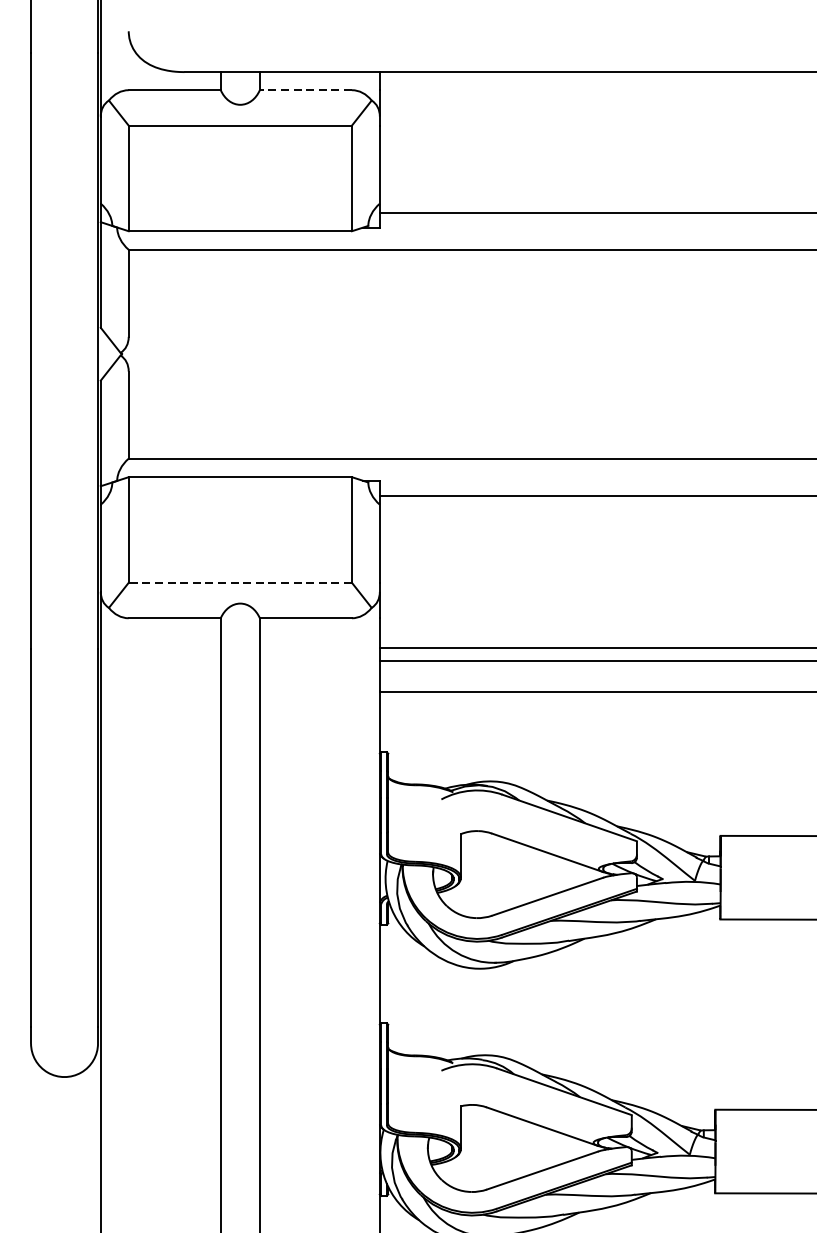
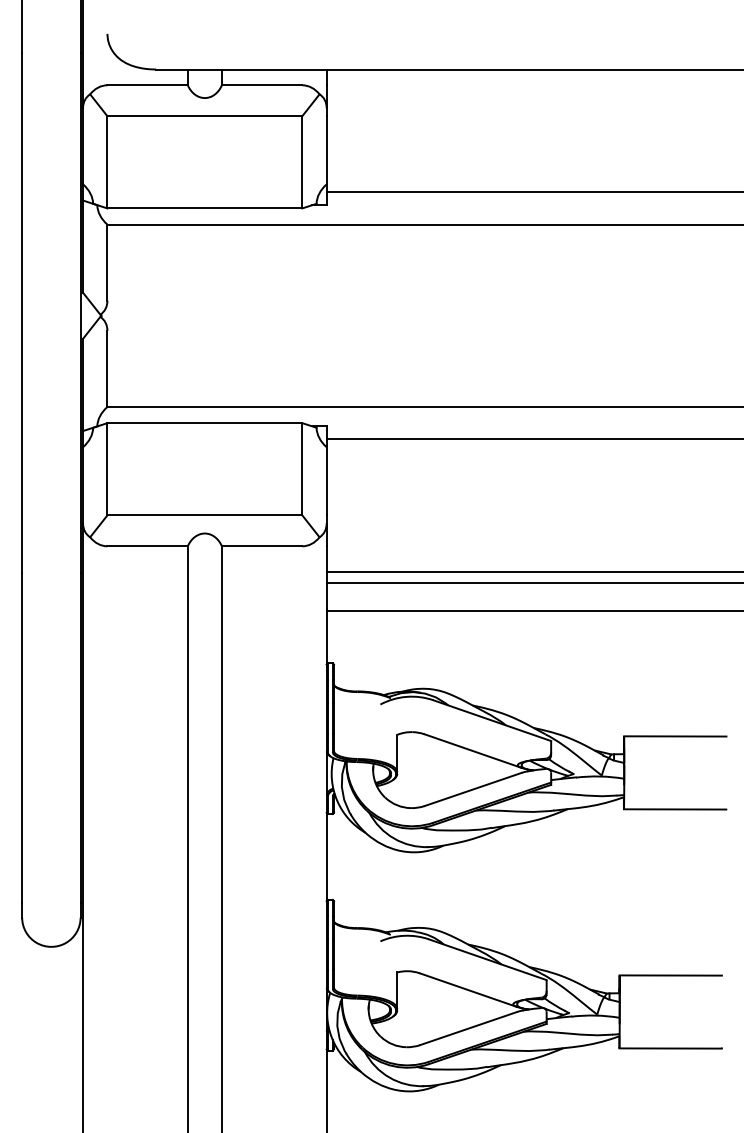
line: (305, 90) -> (261, 85), dashed -> solid
line: (239, 582) -> (204, 515), dashed -> solid

